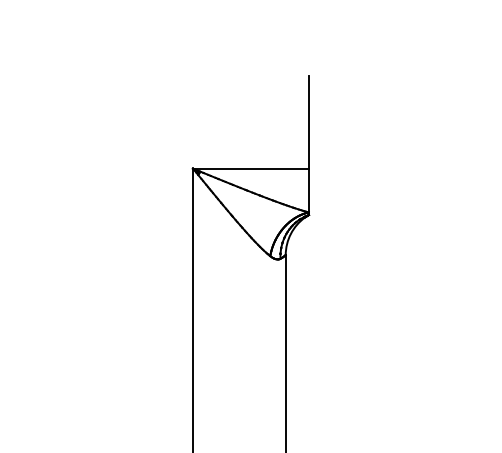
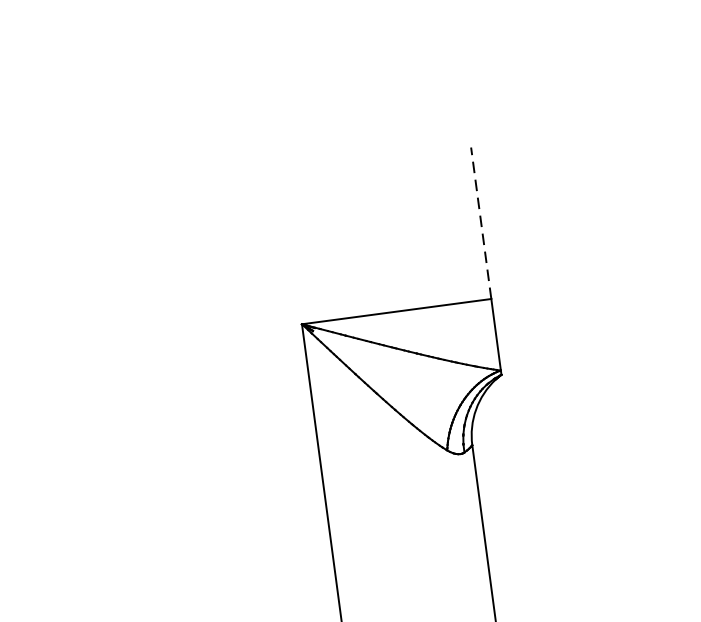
line: (308, 121) -> (480, 221), solid -> dashed

